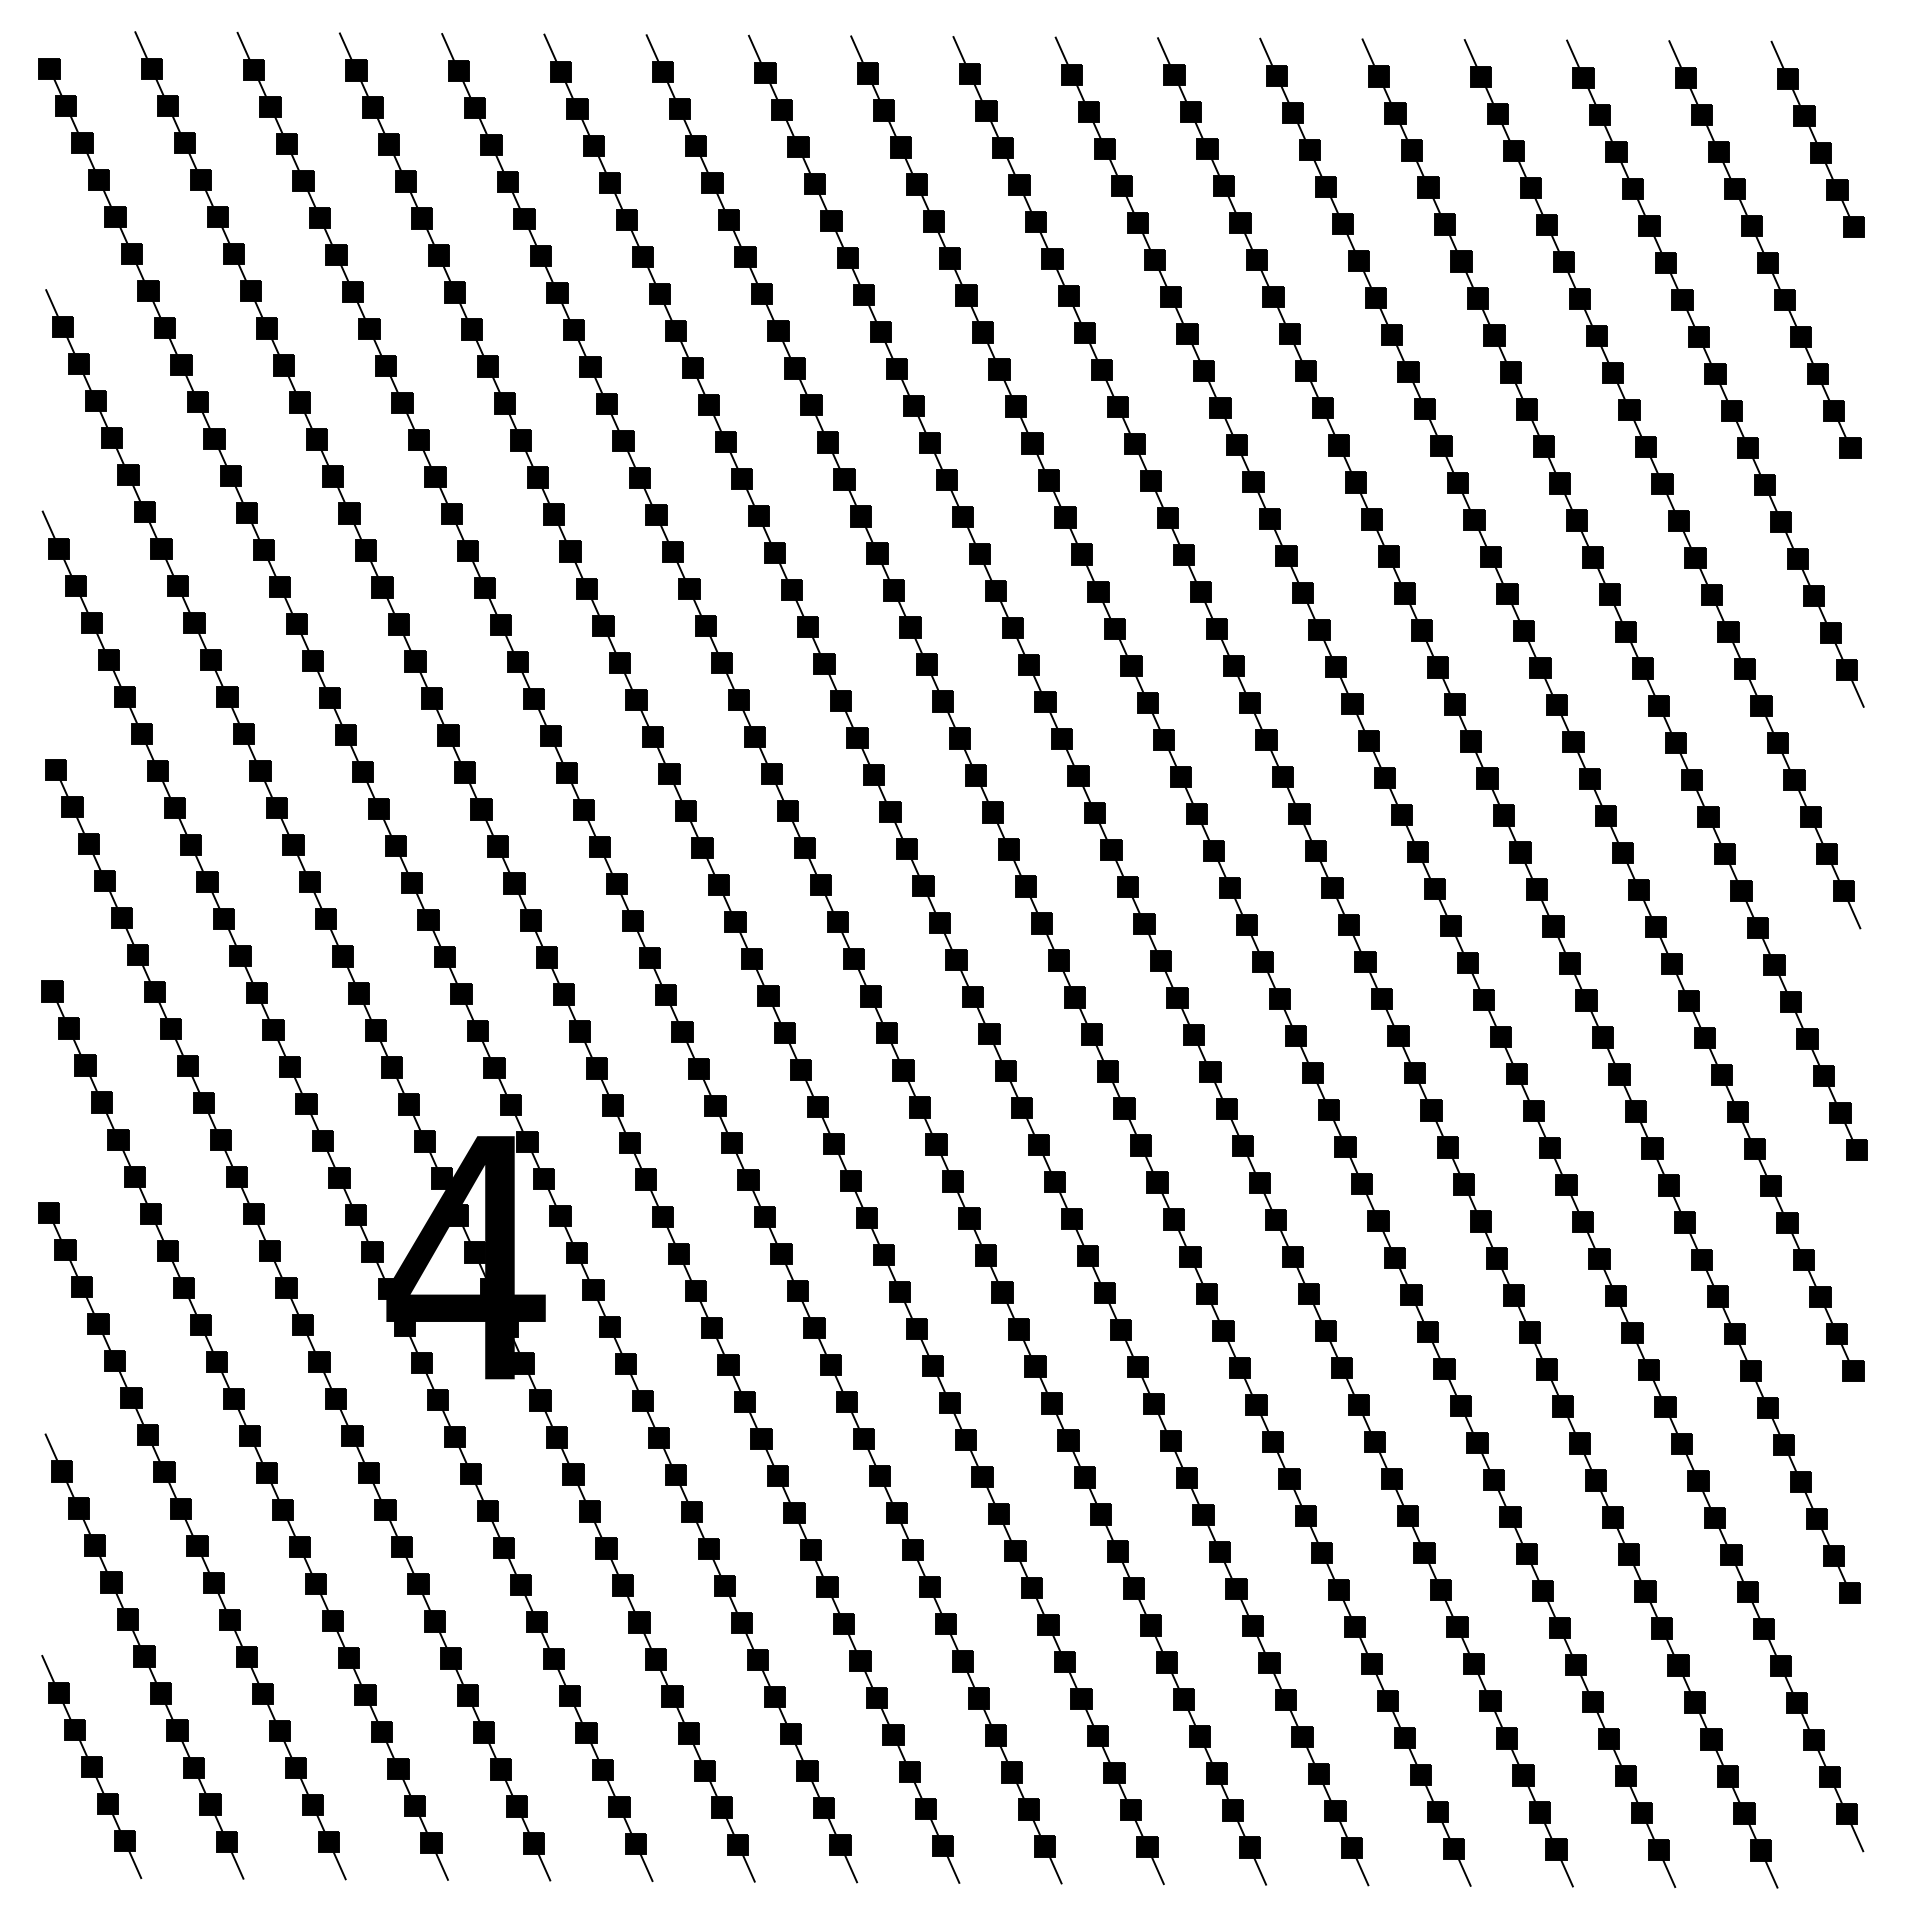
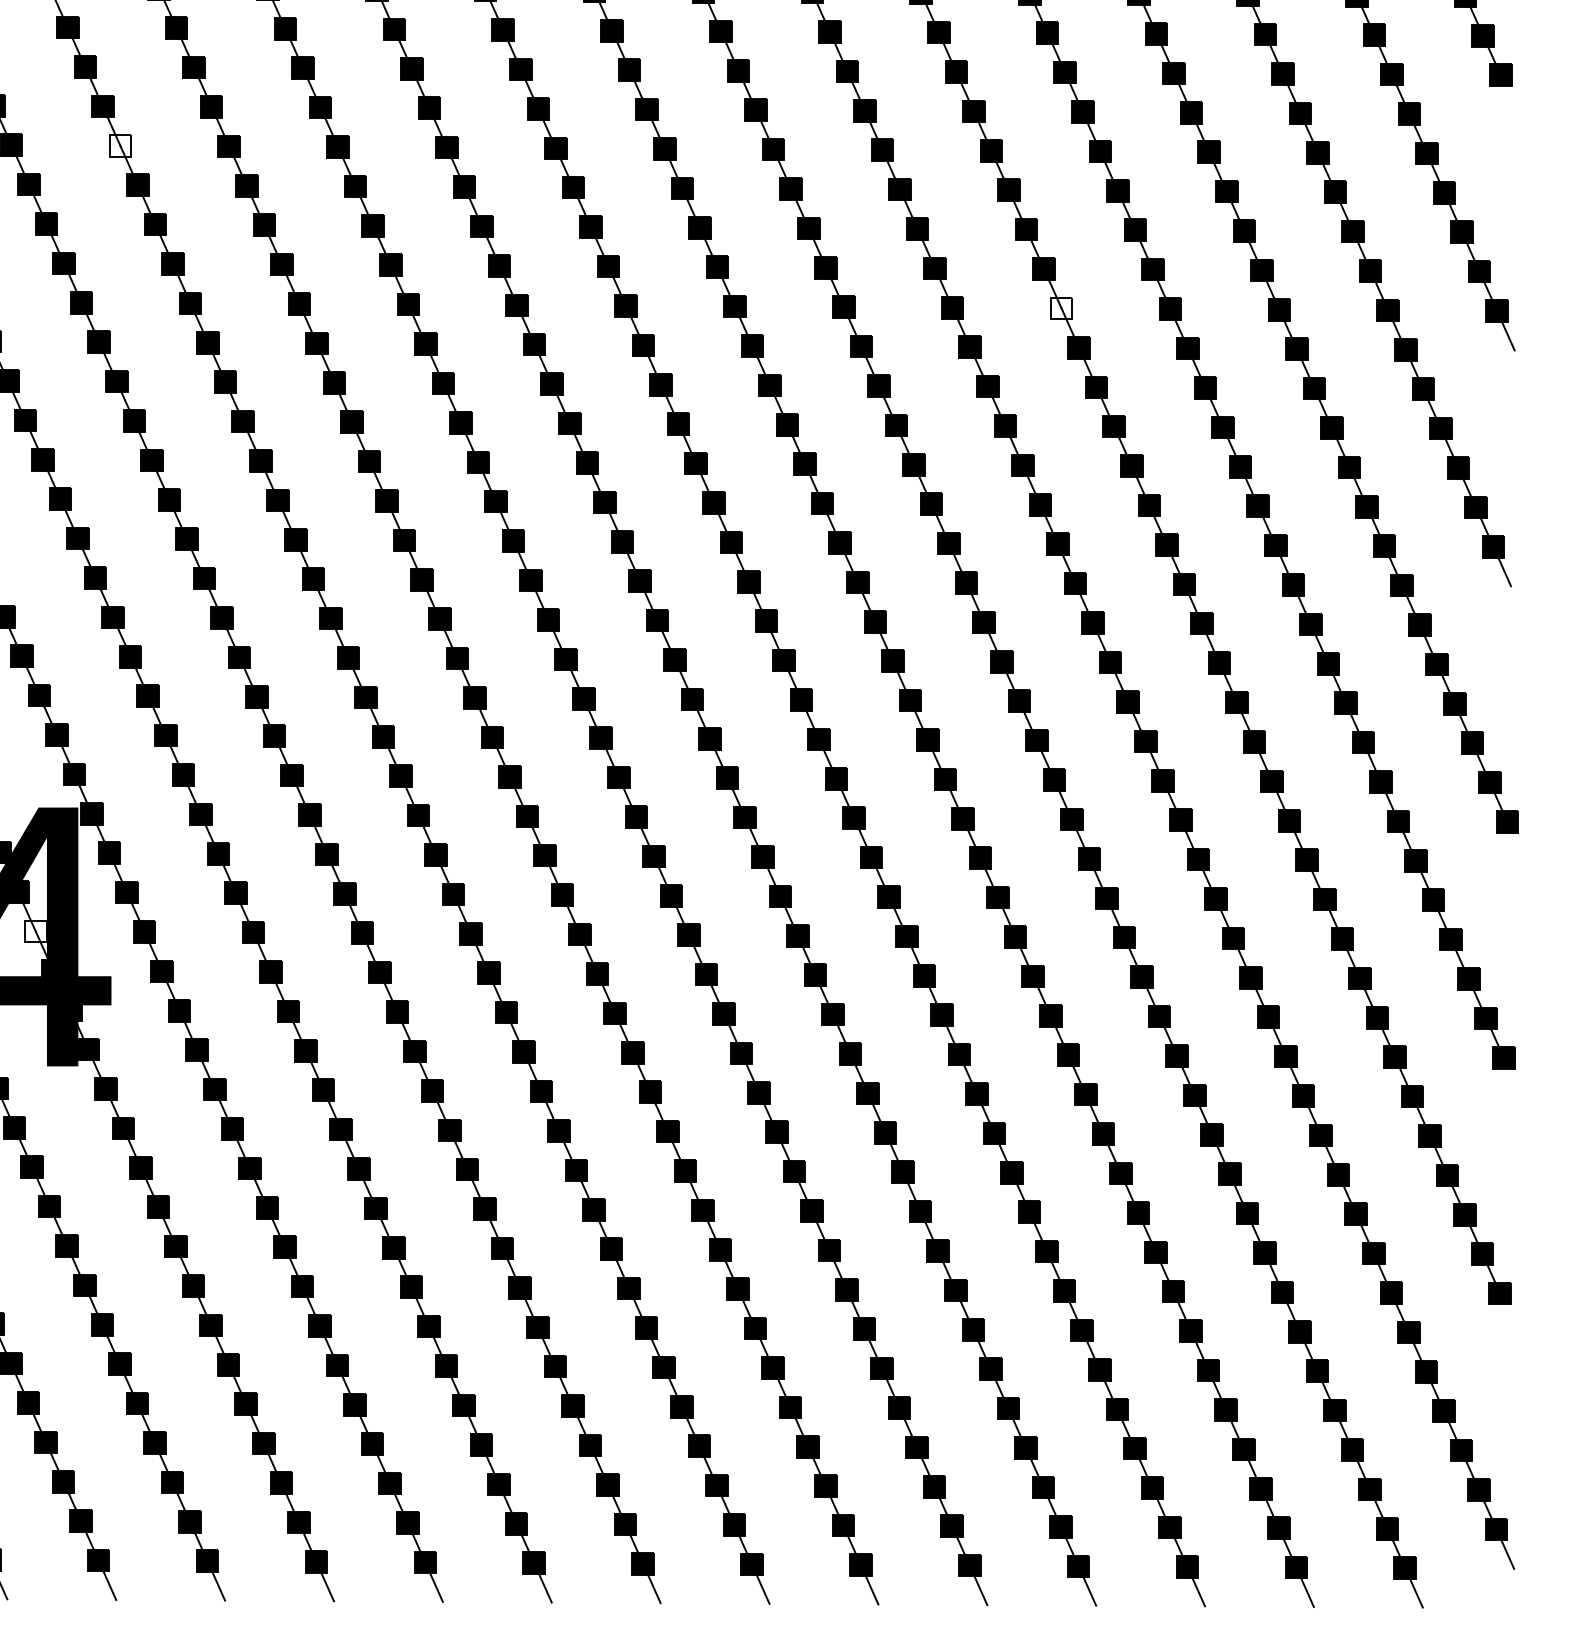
fill: (554, 514) -> (120, 145), removed
fill: (1438, 667) -> (1061, 308), removed
fill: (474, 1252) -> (35, 931), removed

